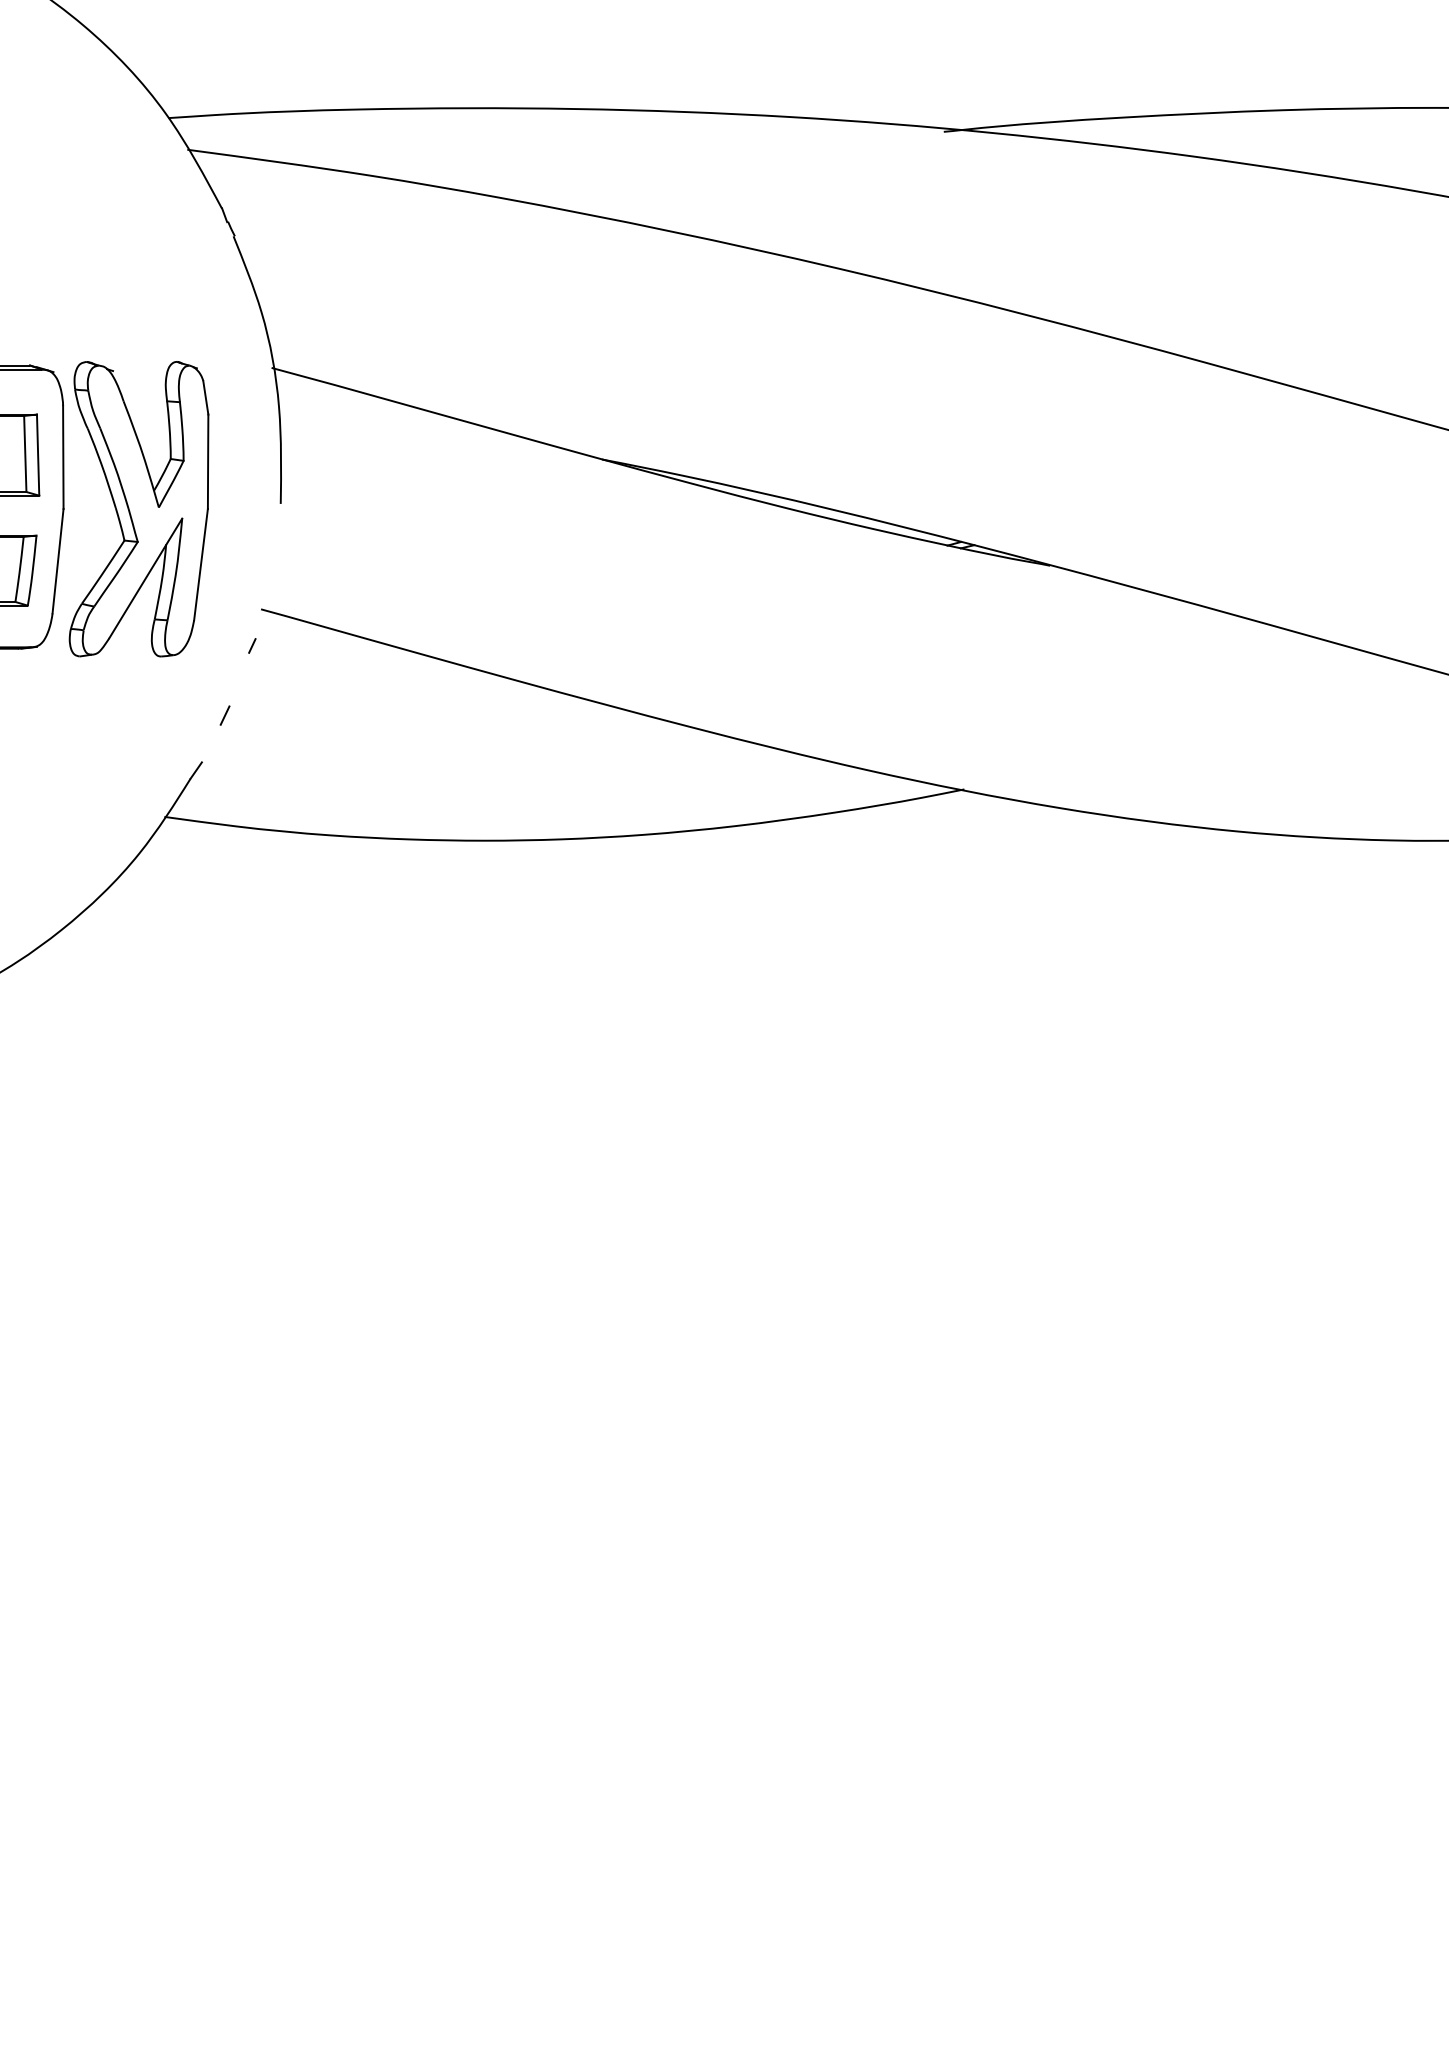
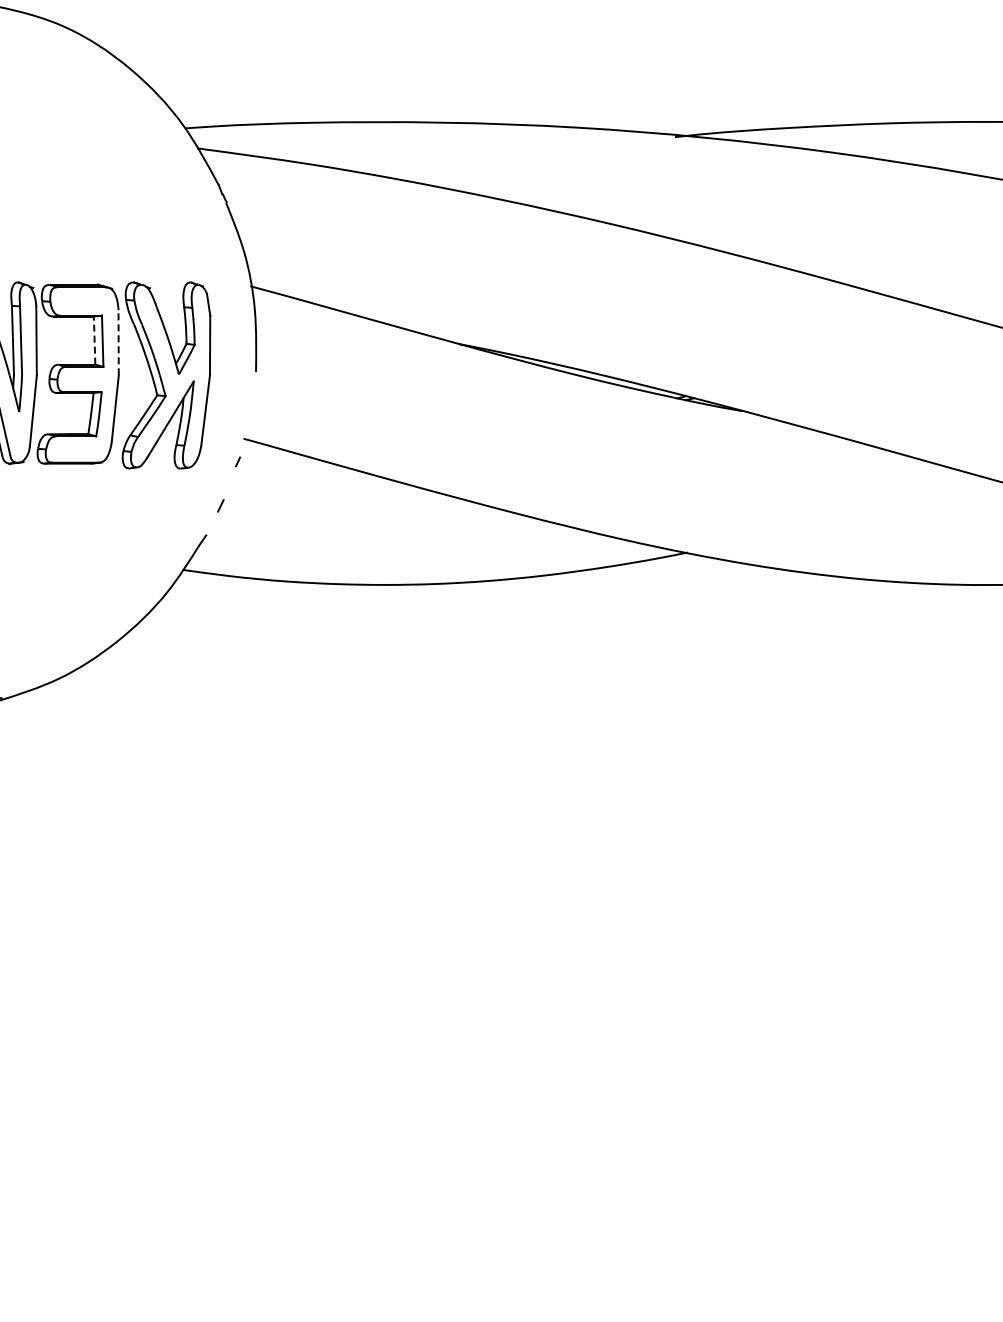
line: (25, 453) -> (94, 340), solid -> dashed
line: (63, 457) -> (118, 342), solid -> dashed

